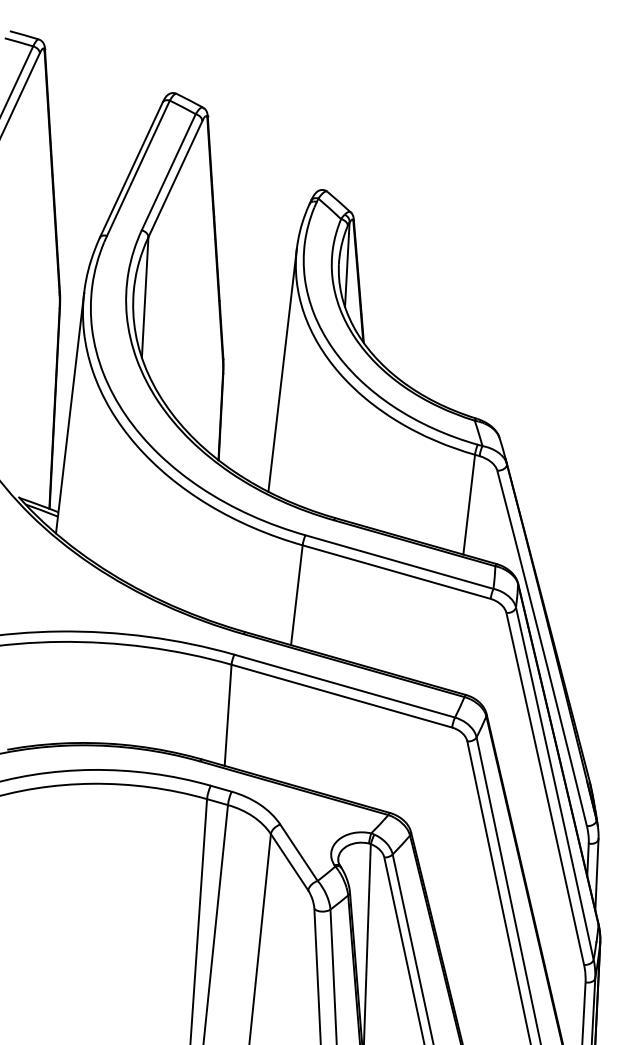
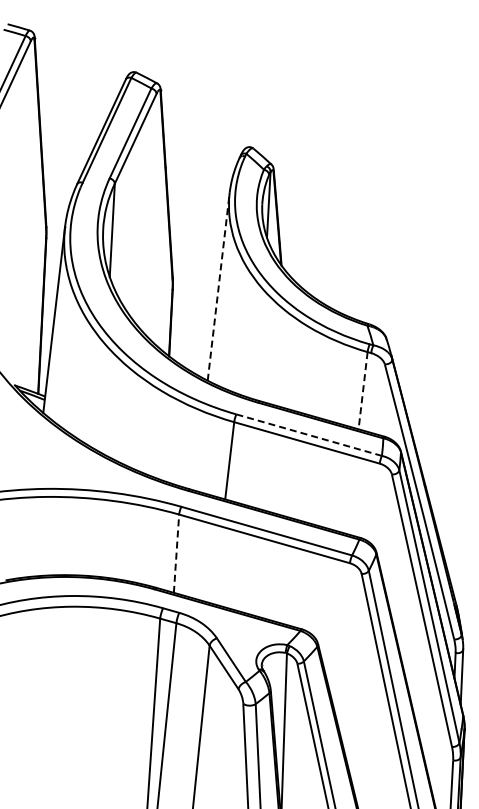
line: (282, 370) -> (218, 286), solid -> dashed
line: (469, 504) -> (363, 390), solid -> dashed
line: (399, 562) -> (309, 435), solid -> dashed
line: (228, 715) -> (176, 553), solid -> dashed

